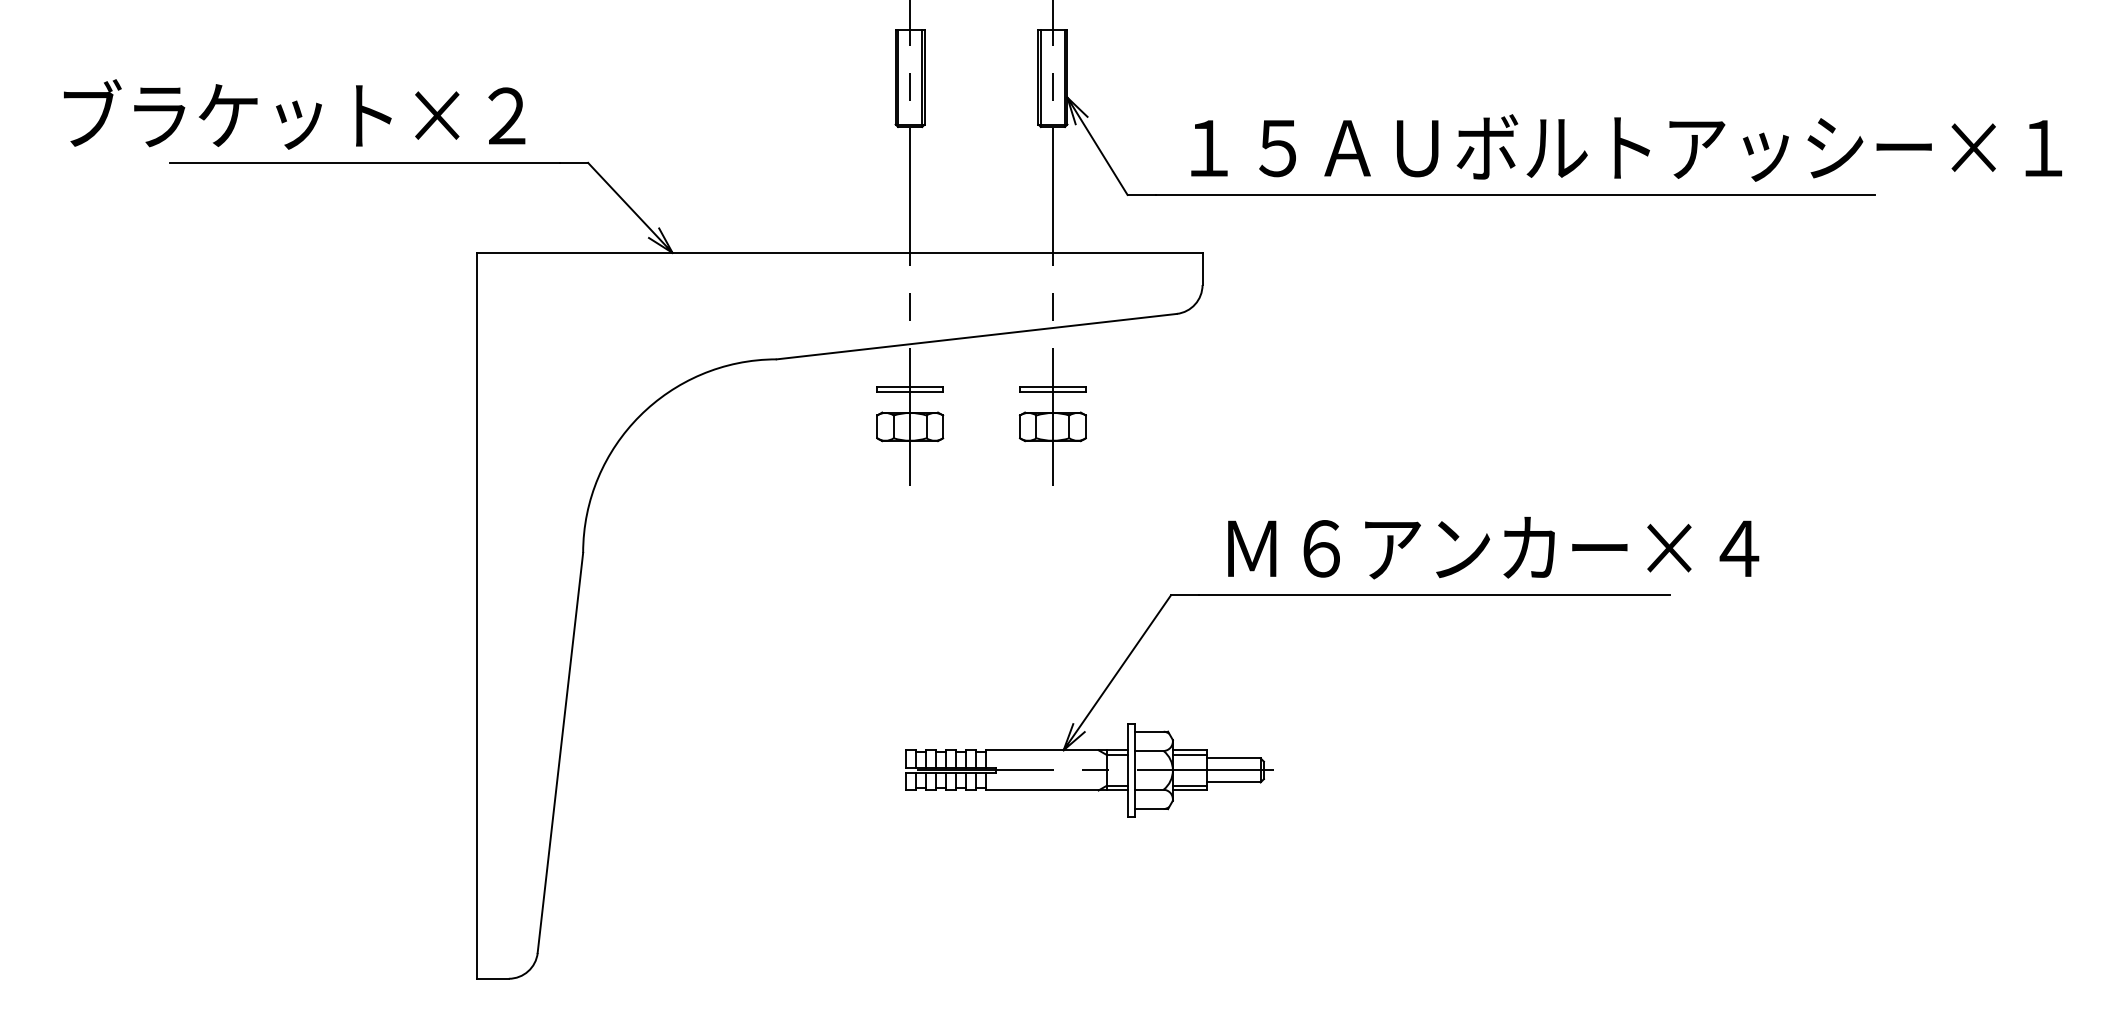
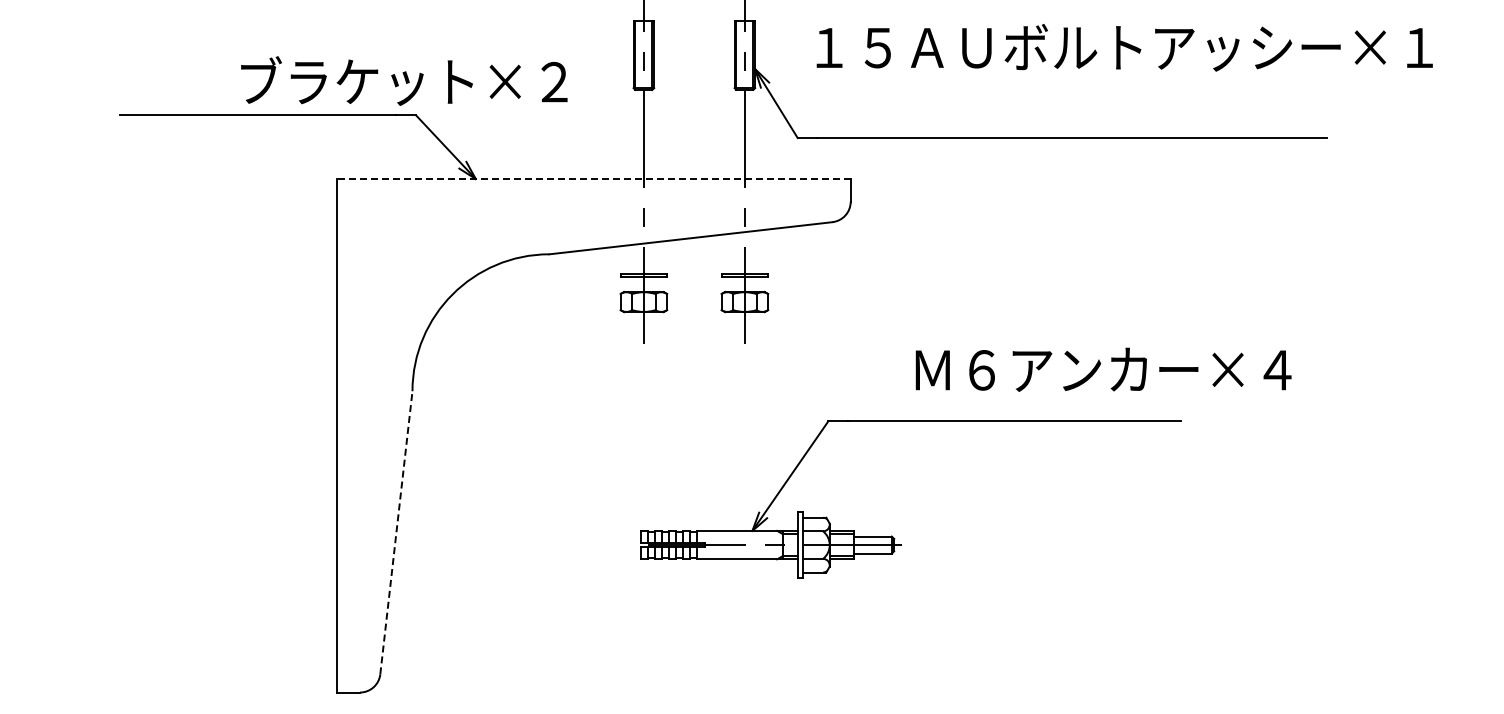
text: (294, 113) -> (404, 80), moved
text: (1626, 147) -> (1124, 47), moved
line: (838, 252) -> (593, 178), solid -> dashed
text: (1493, 547) -> (1103, 369), moved
line: (560, 752) -> (396, 532), solid -> dashed

